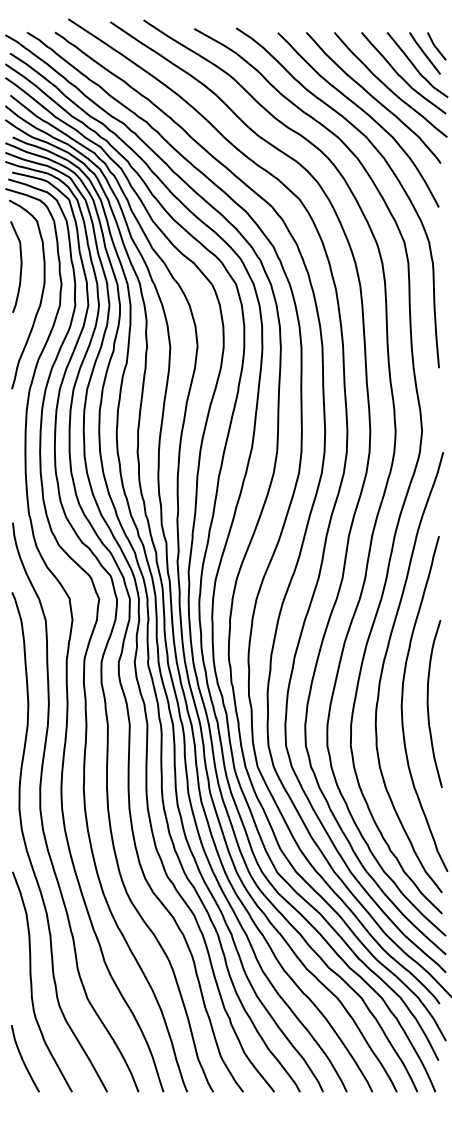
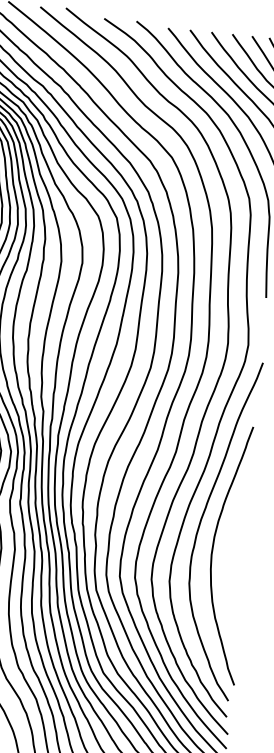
curve: (428, 703) -> (232, 554), removed

